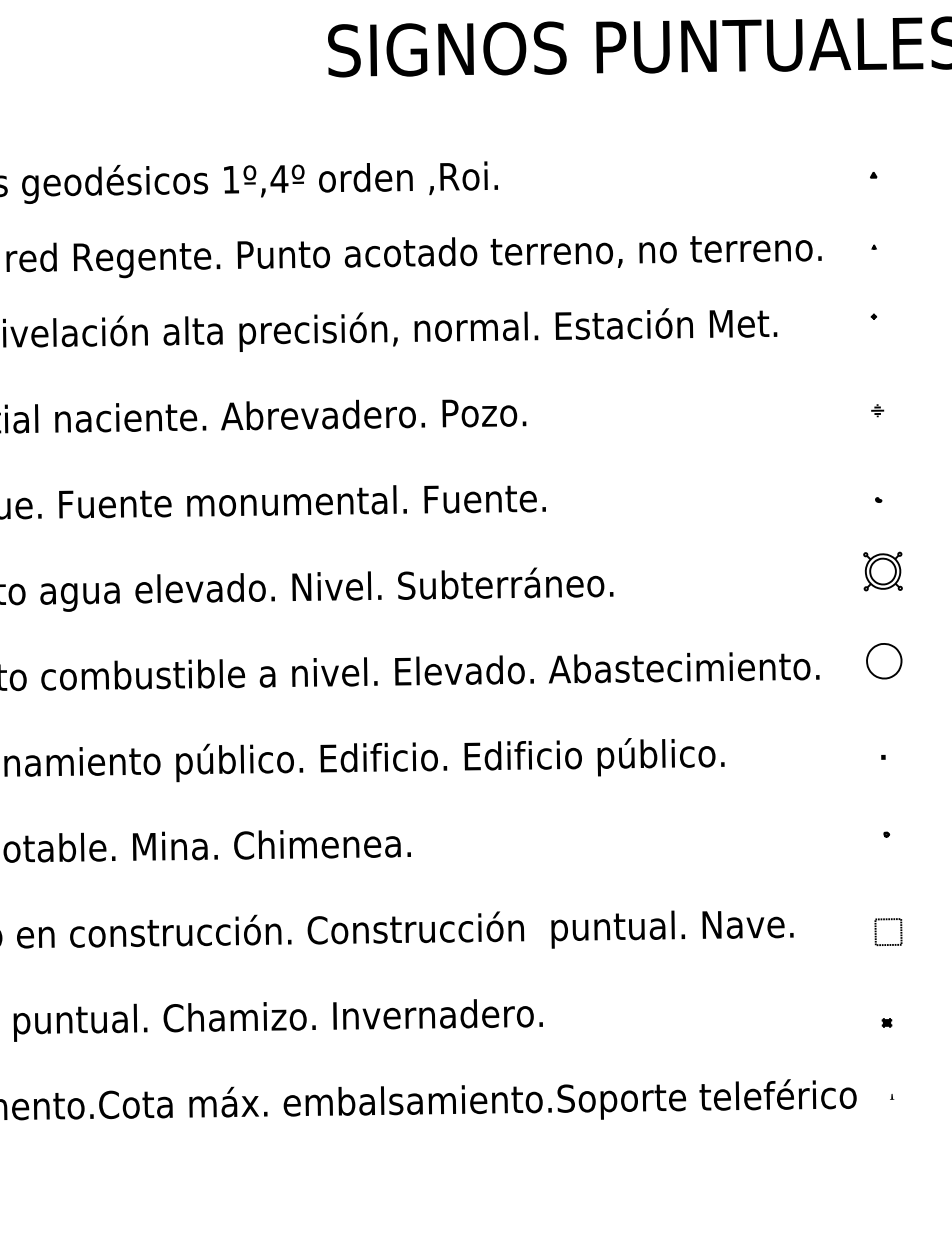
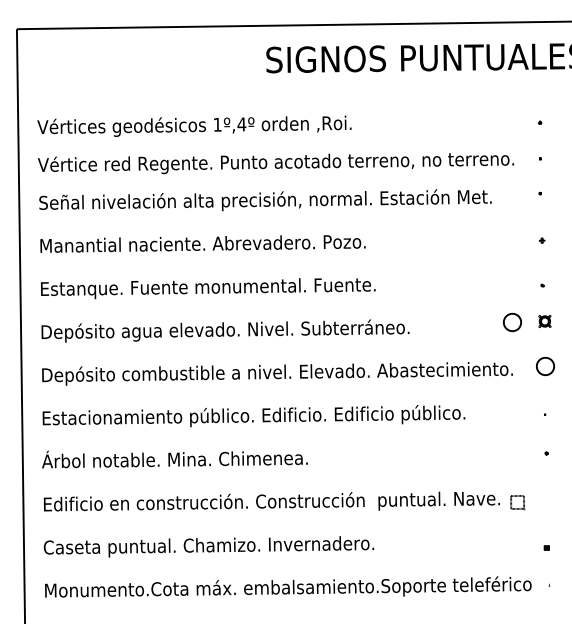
part: (818, 571) -> (512, 321), added
part: (882, 571) -> (544, 321), size x0.6
part: (888, 932) -> (517, 502), moved

